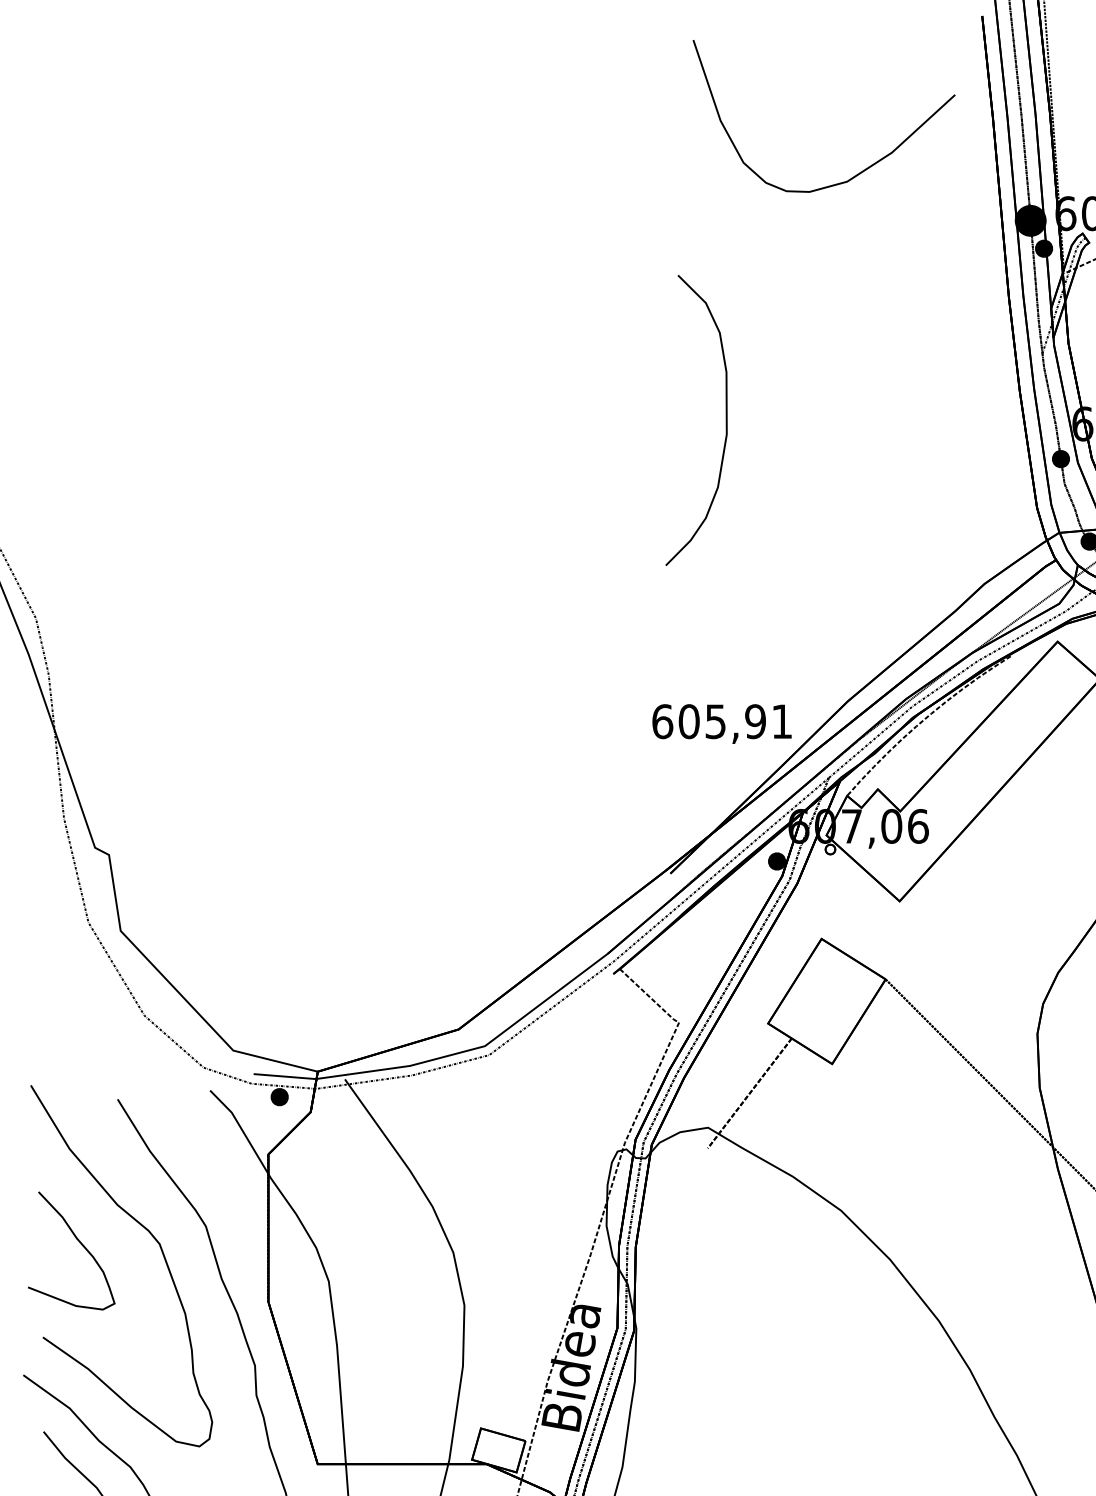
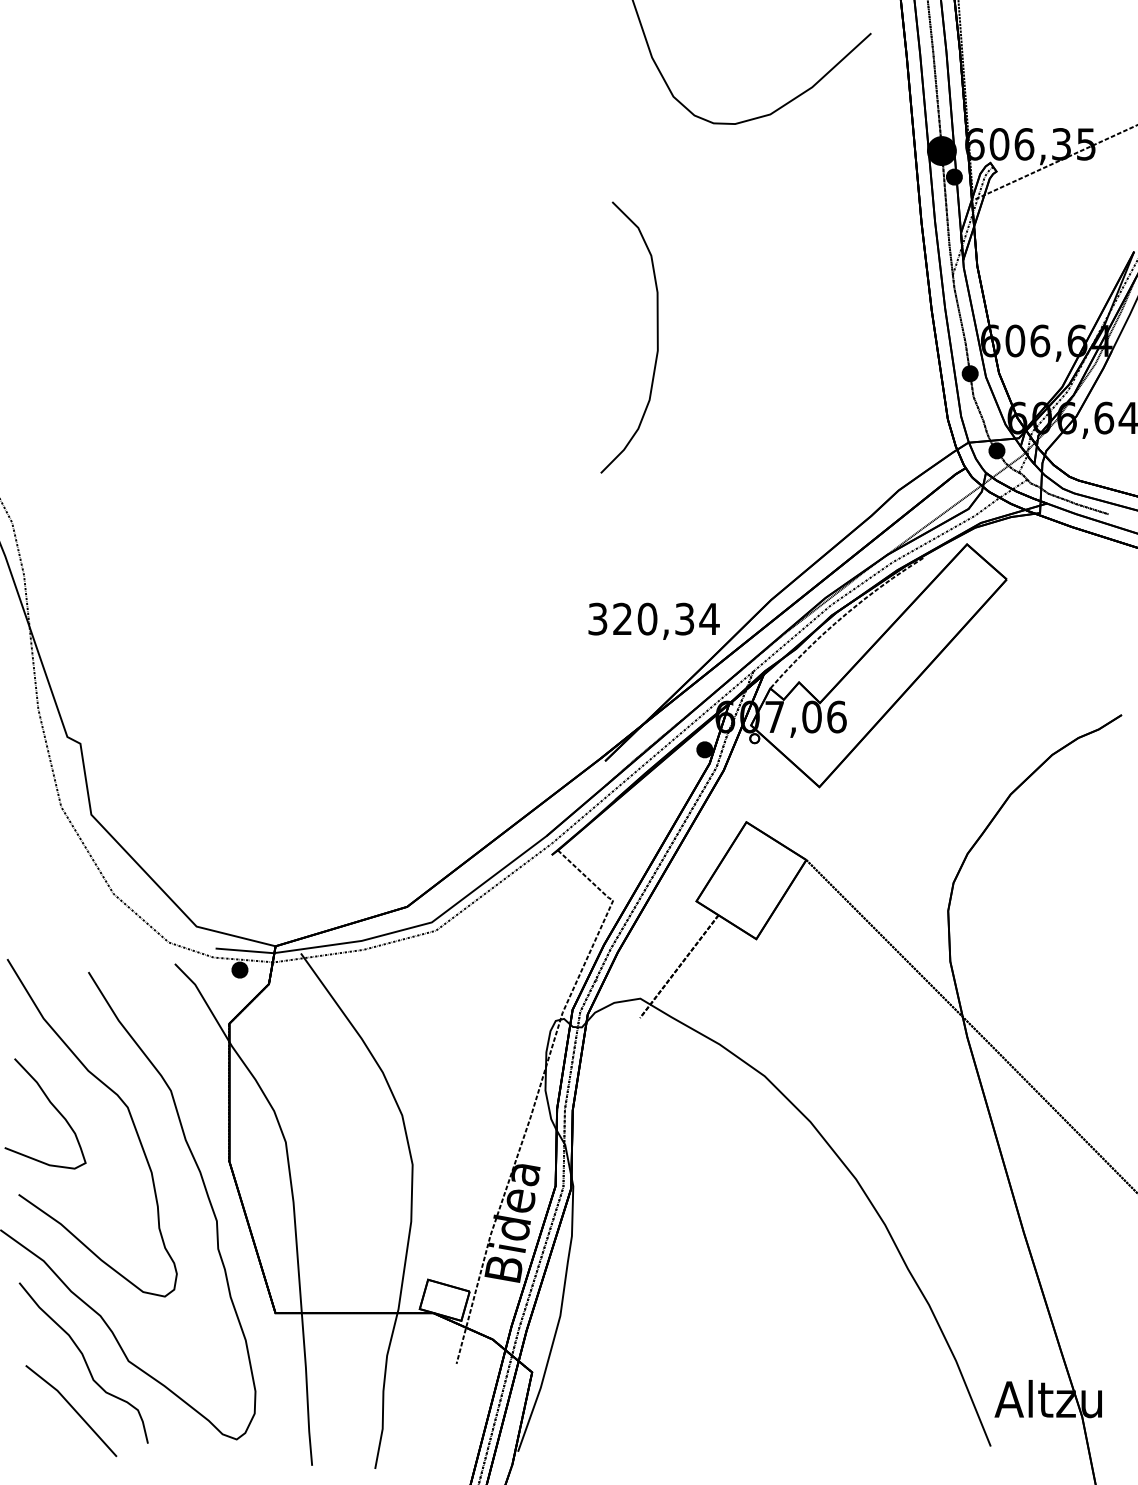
text: (722, 720) -> (653, 618), 605,91 -> 320,34

